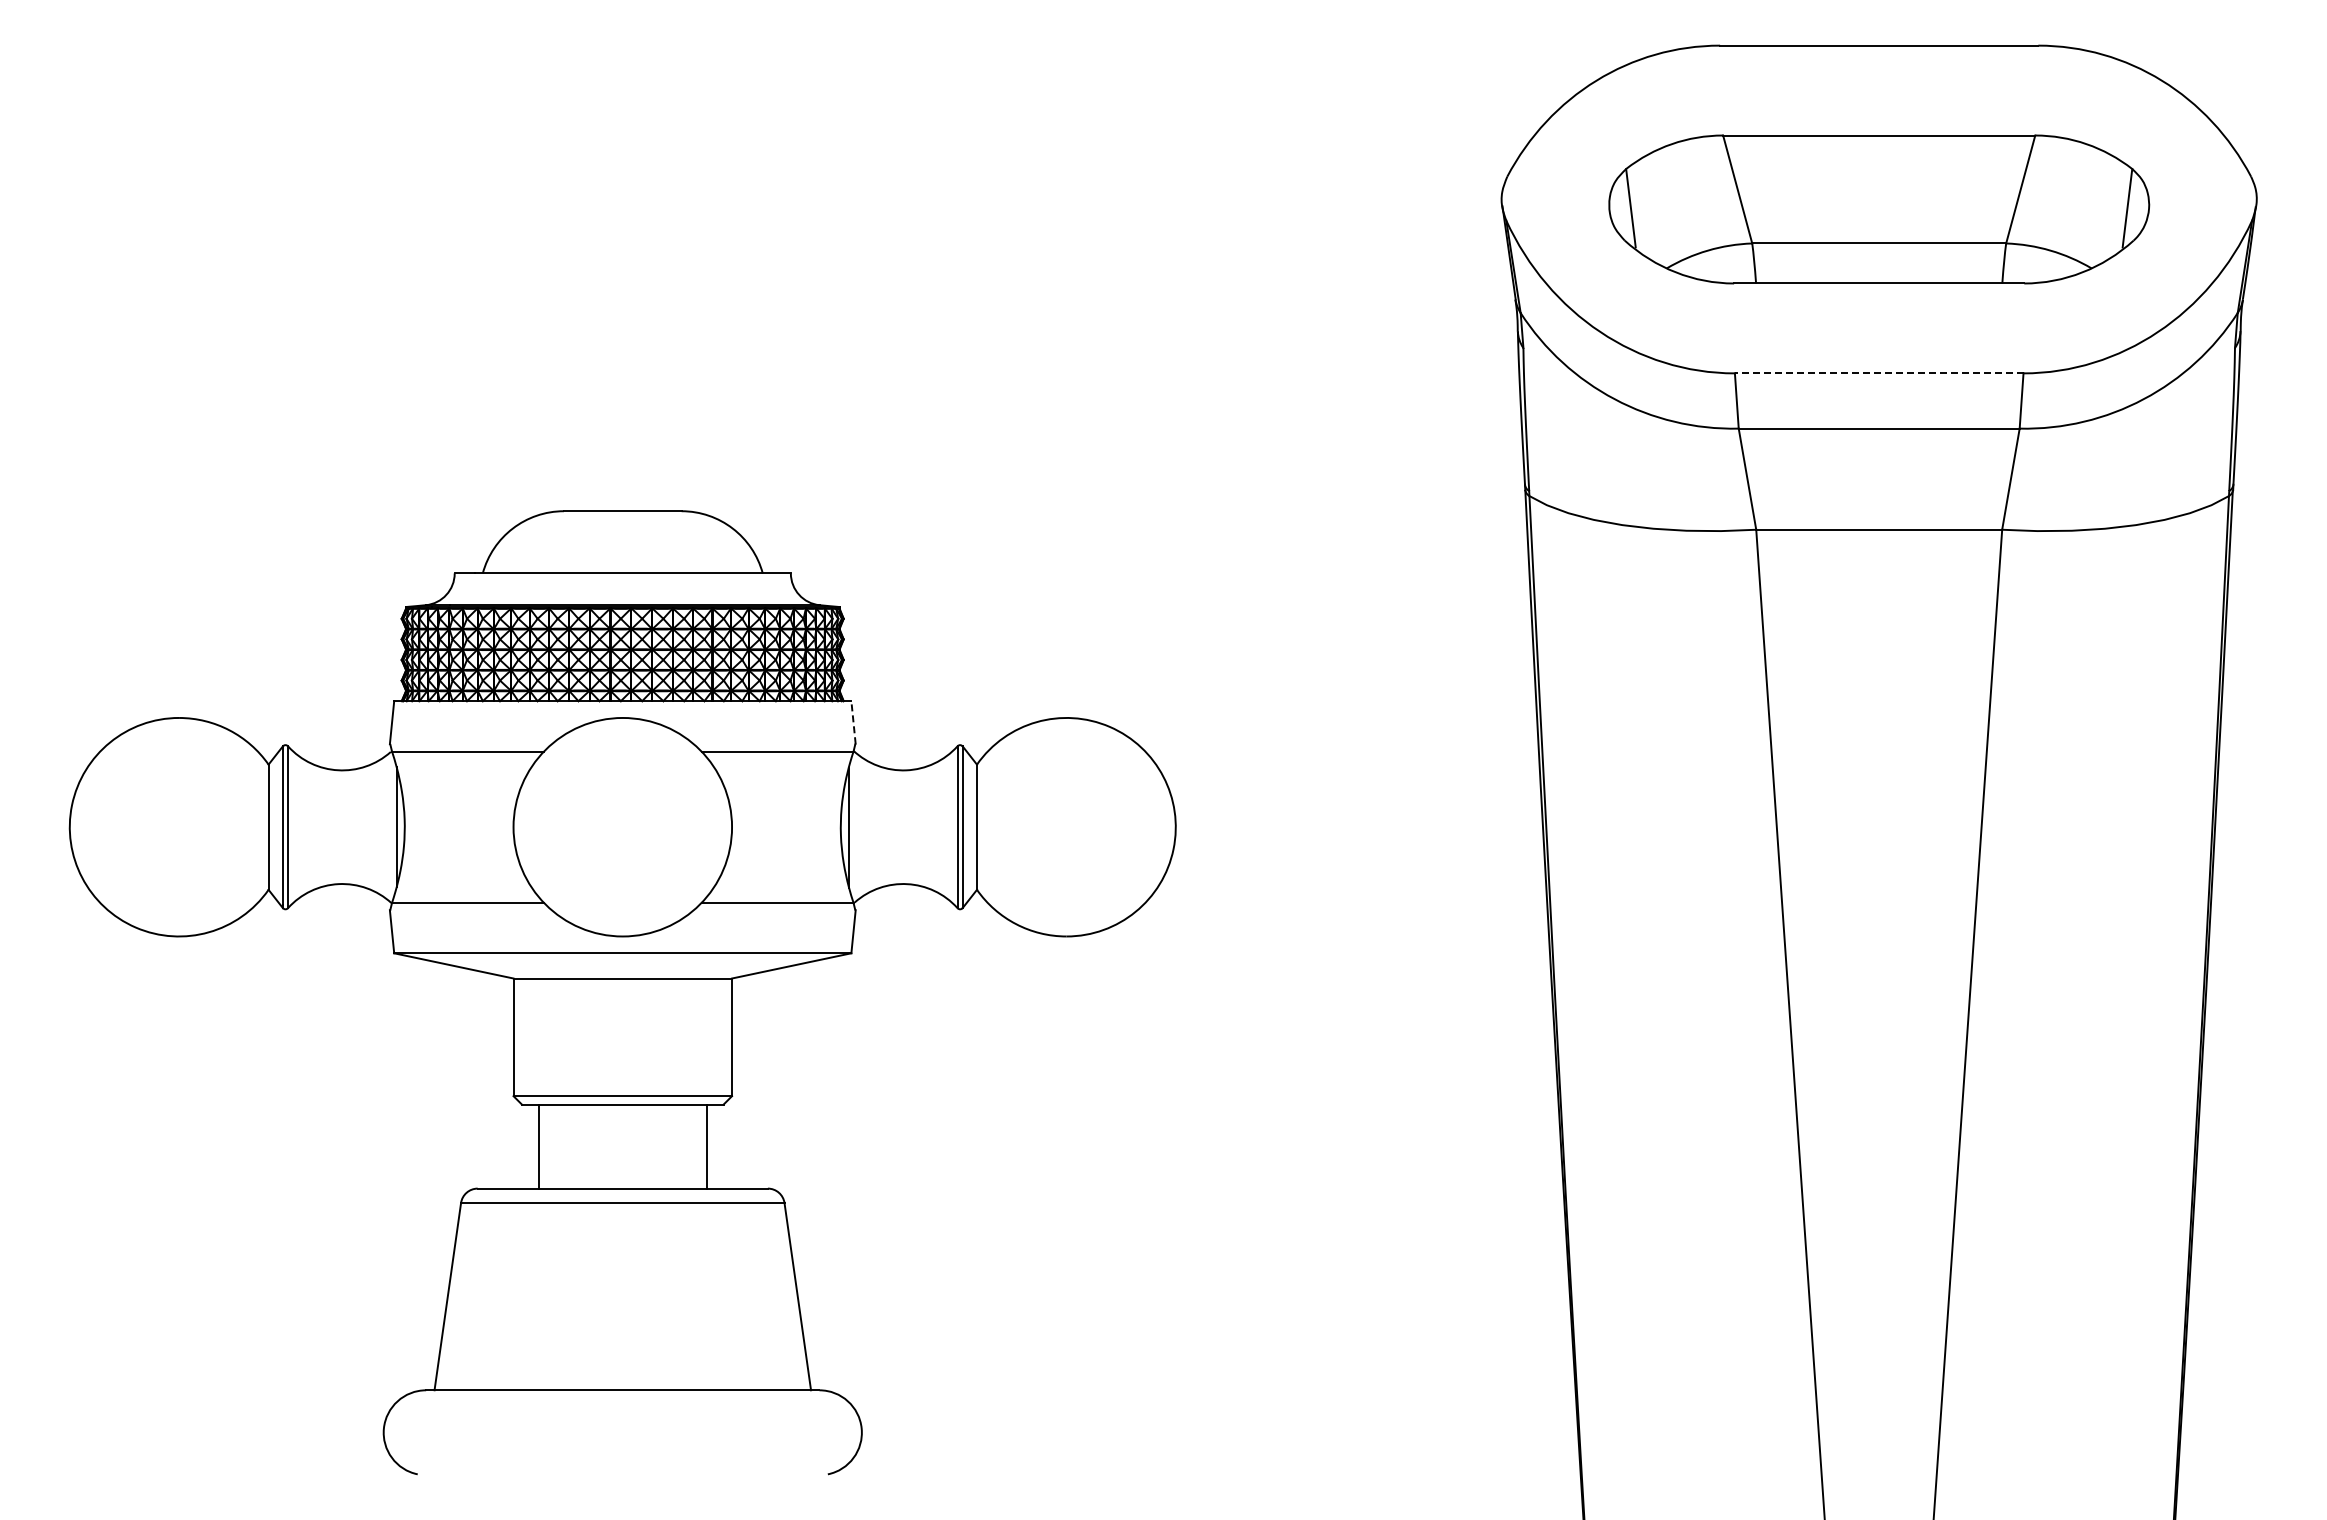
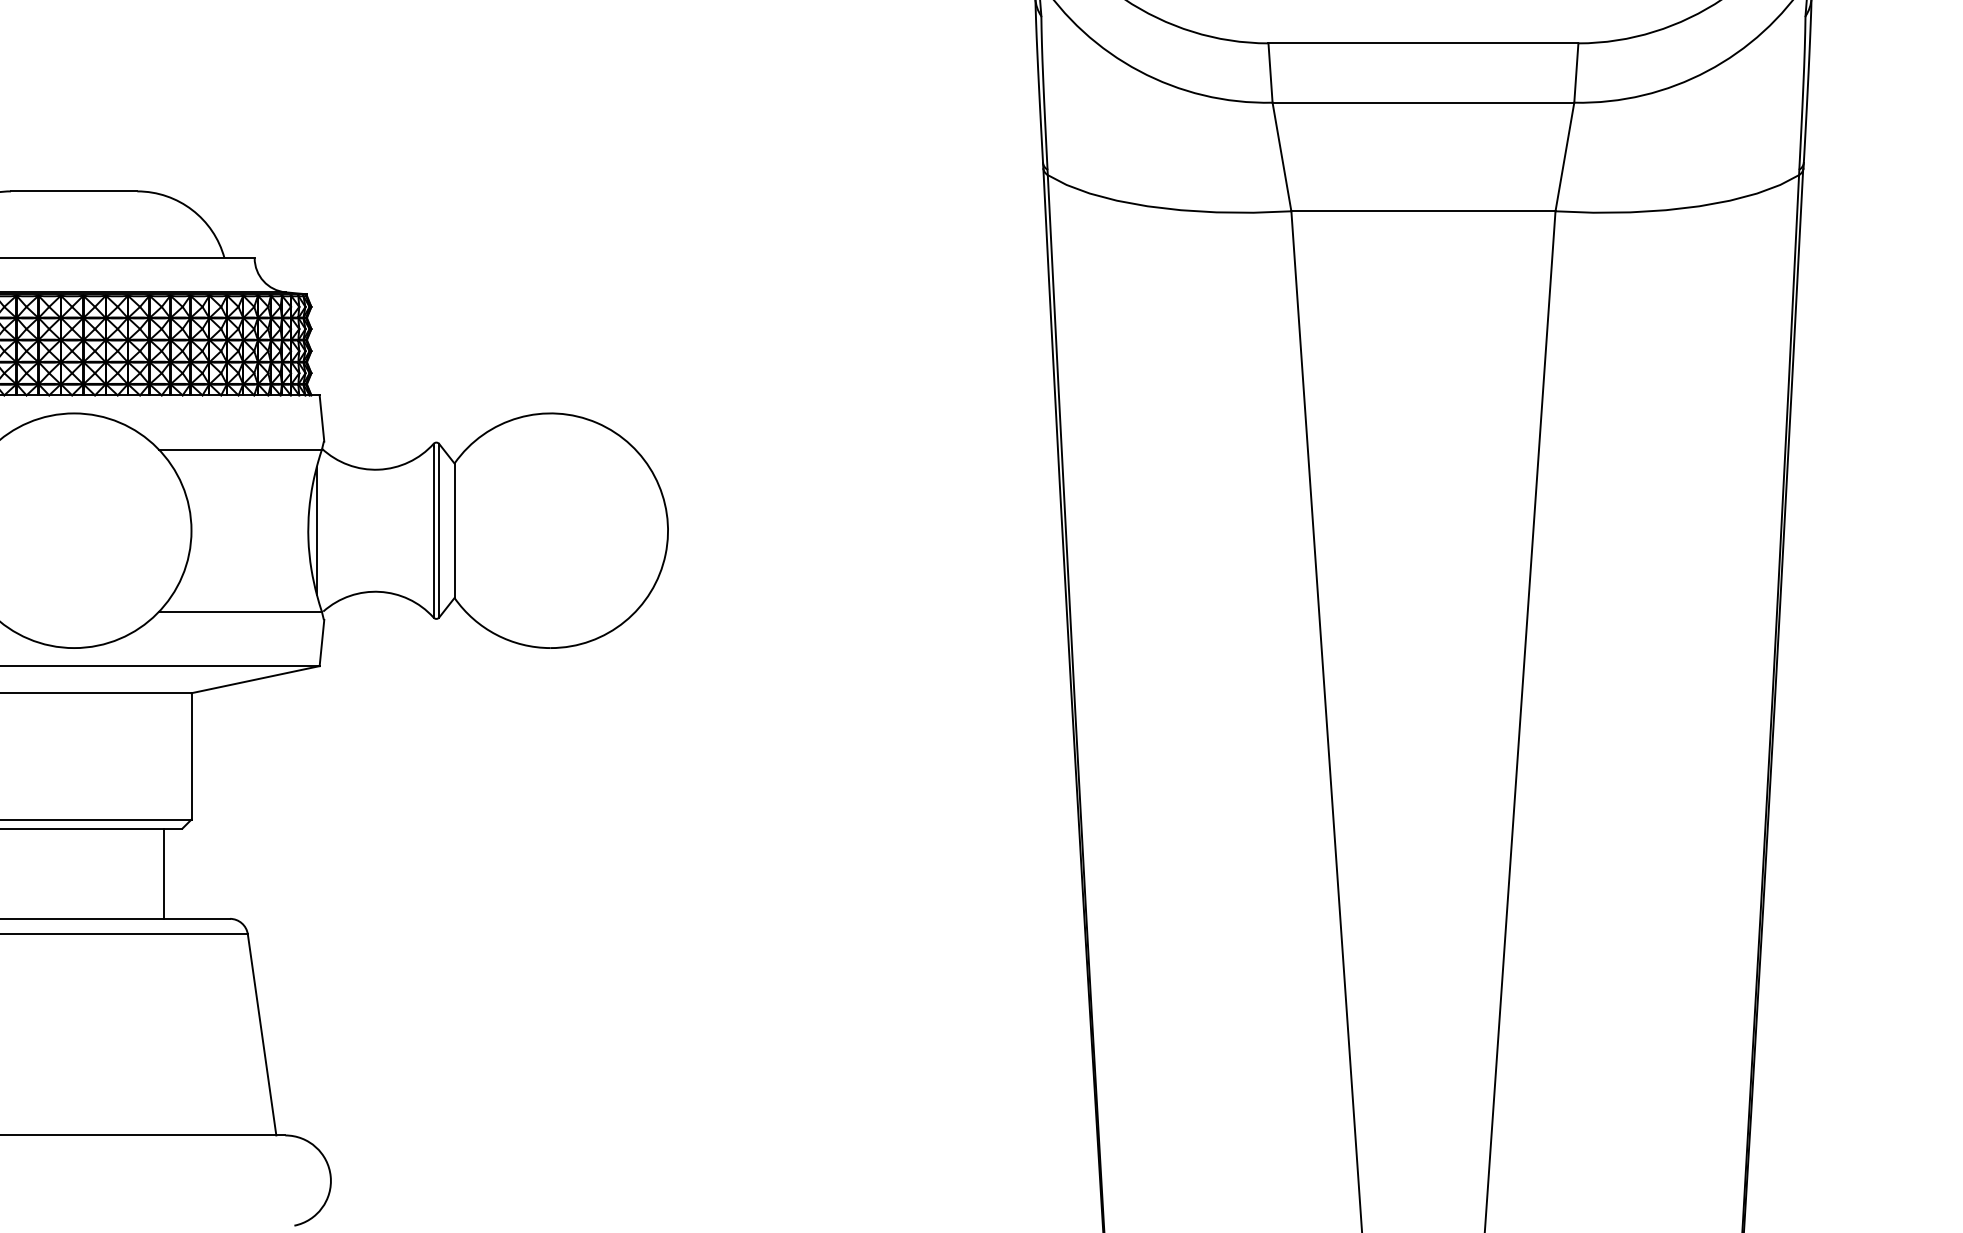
line: (1878, 373) -> (1422, 43), dashed -> solid
line: (853, 722) -> (321, 418), dashed -> solid

